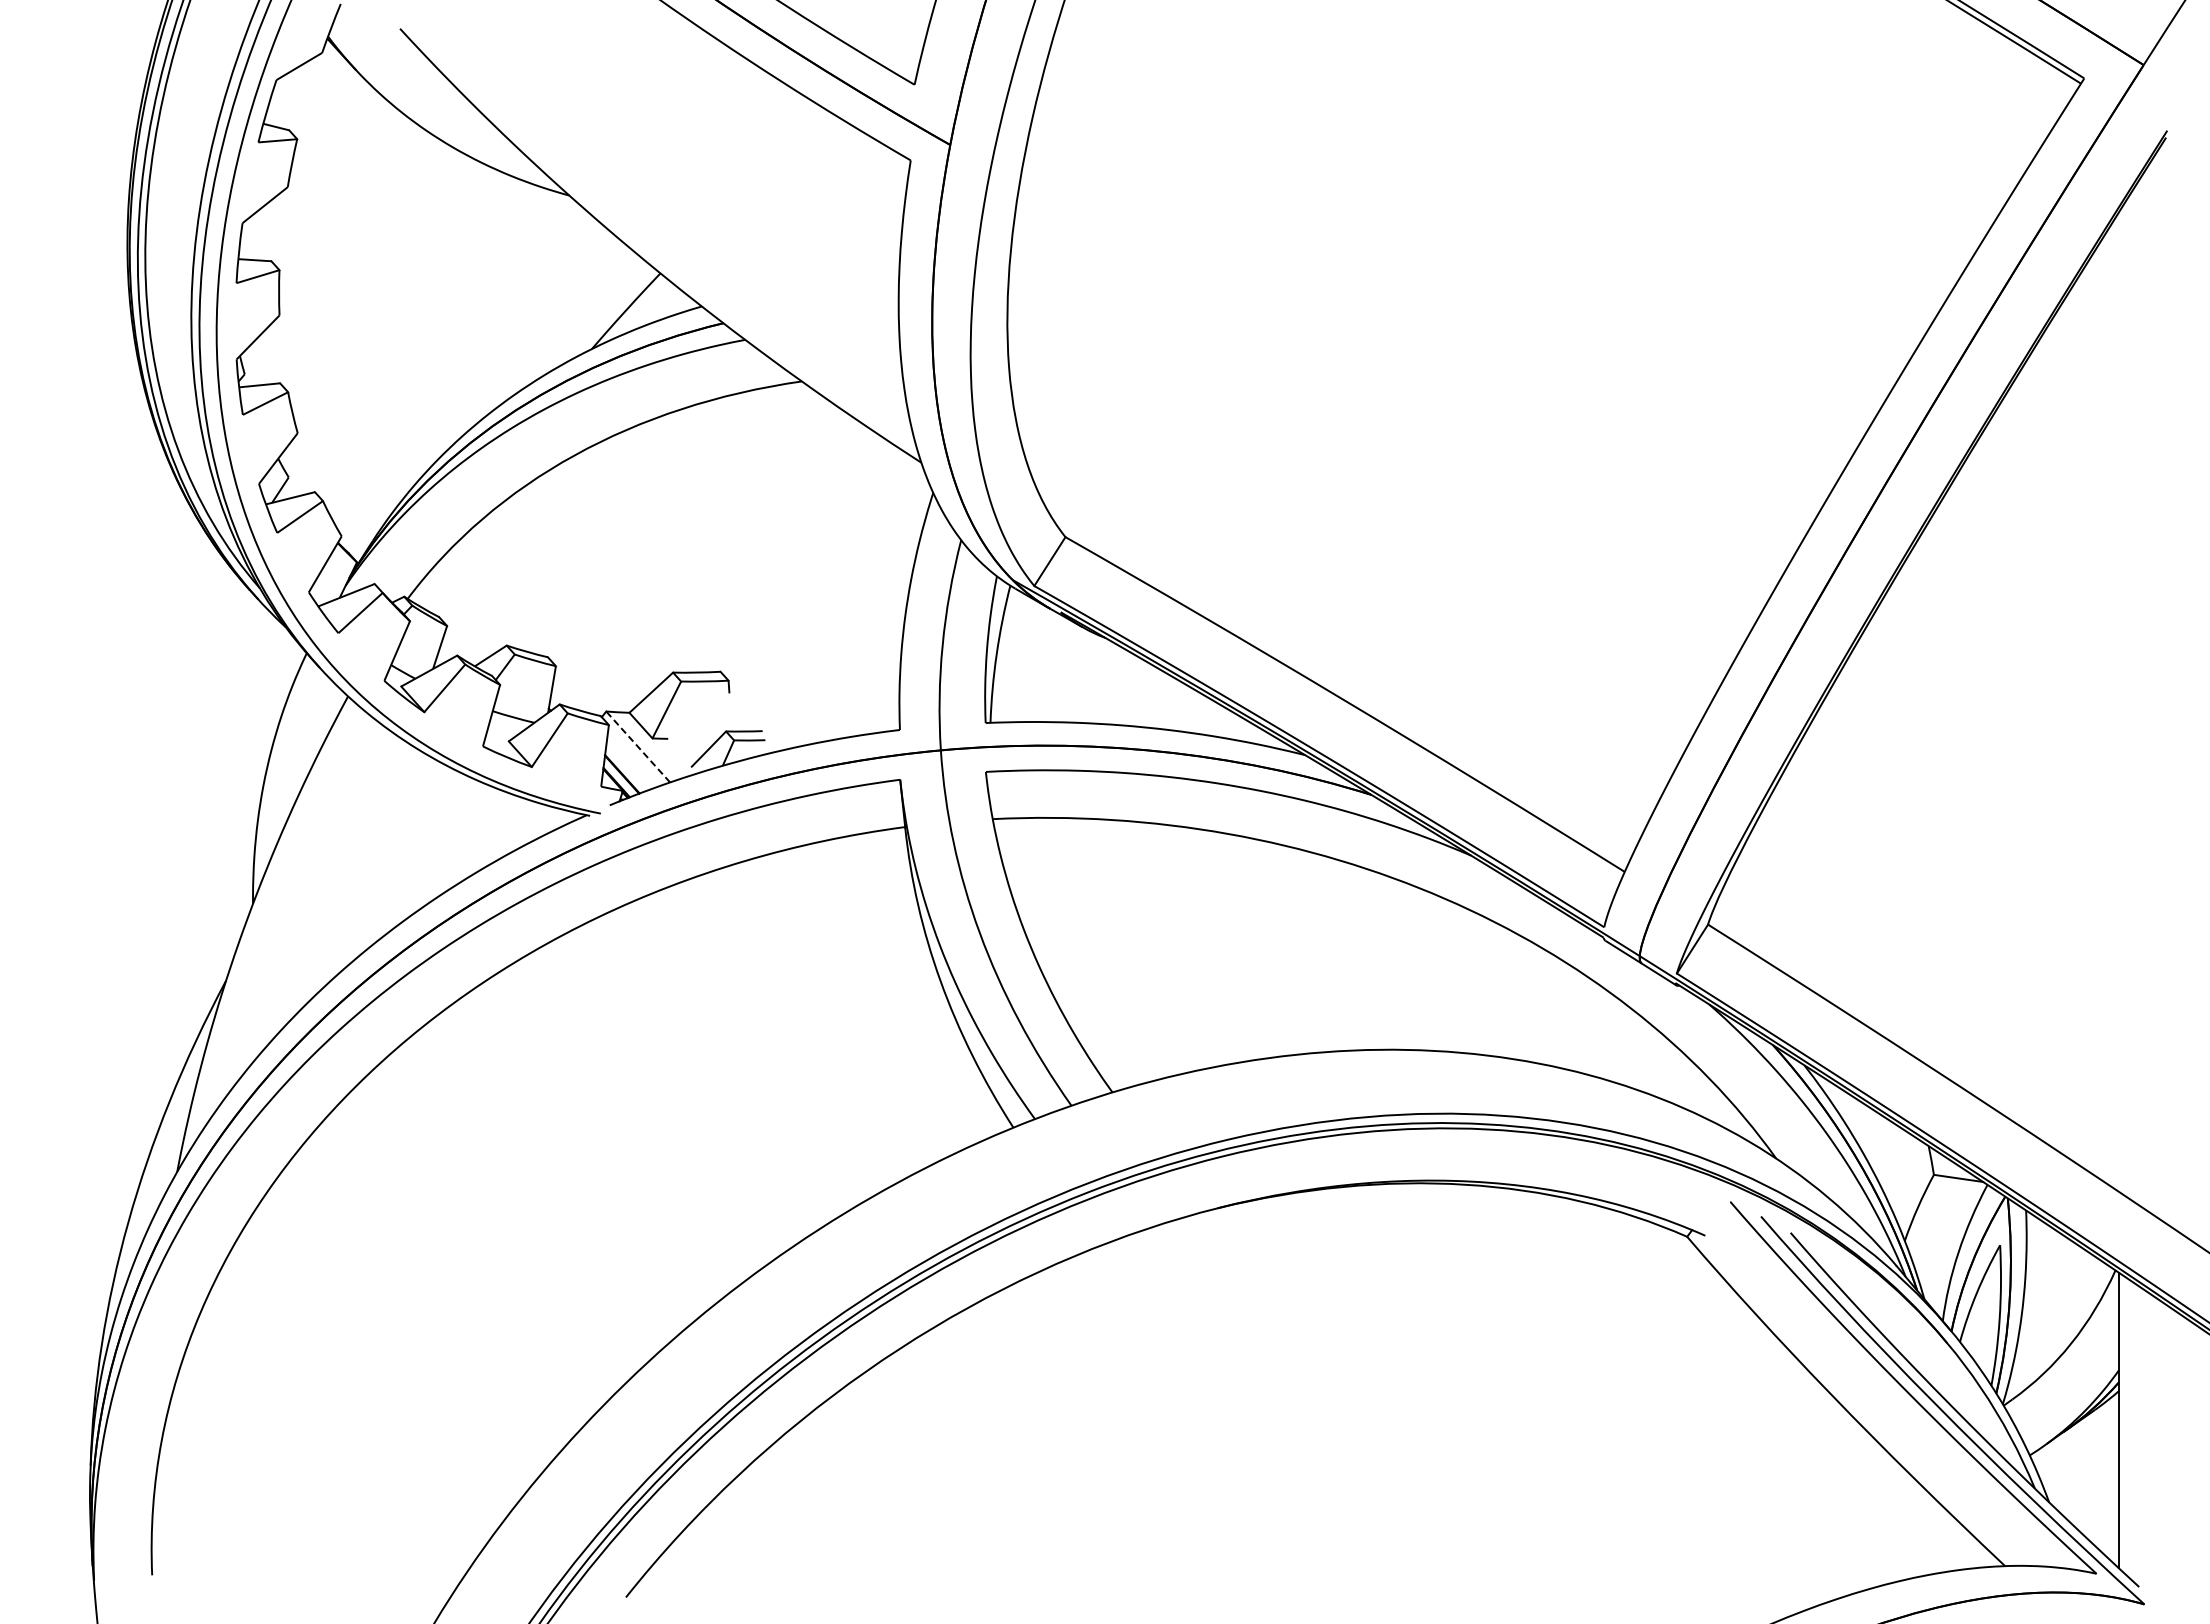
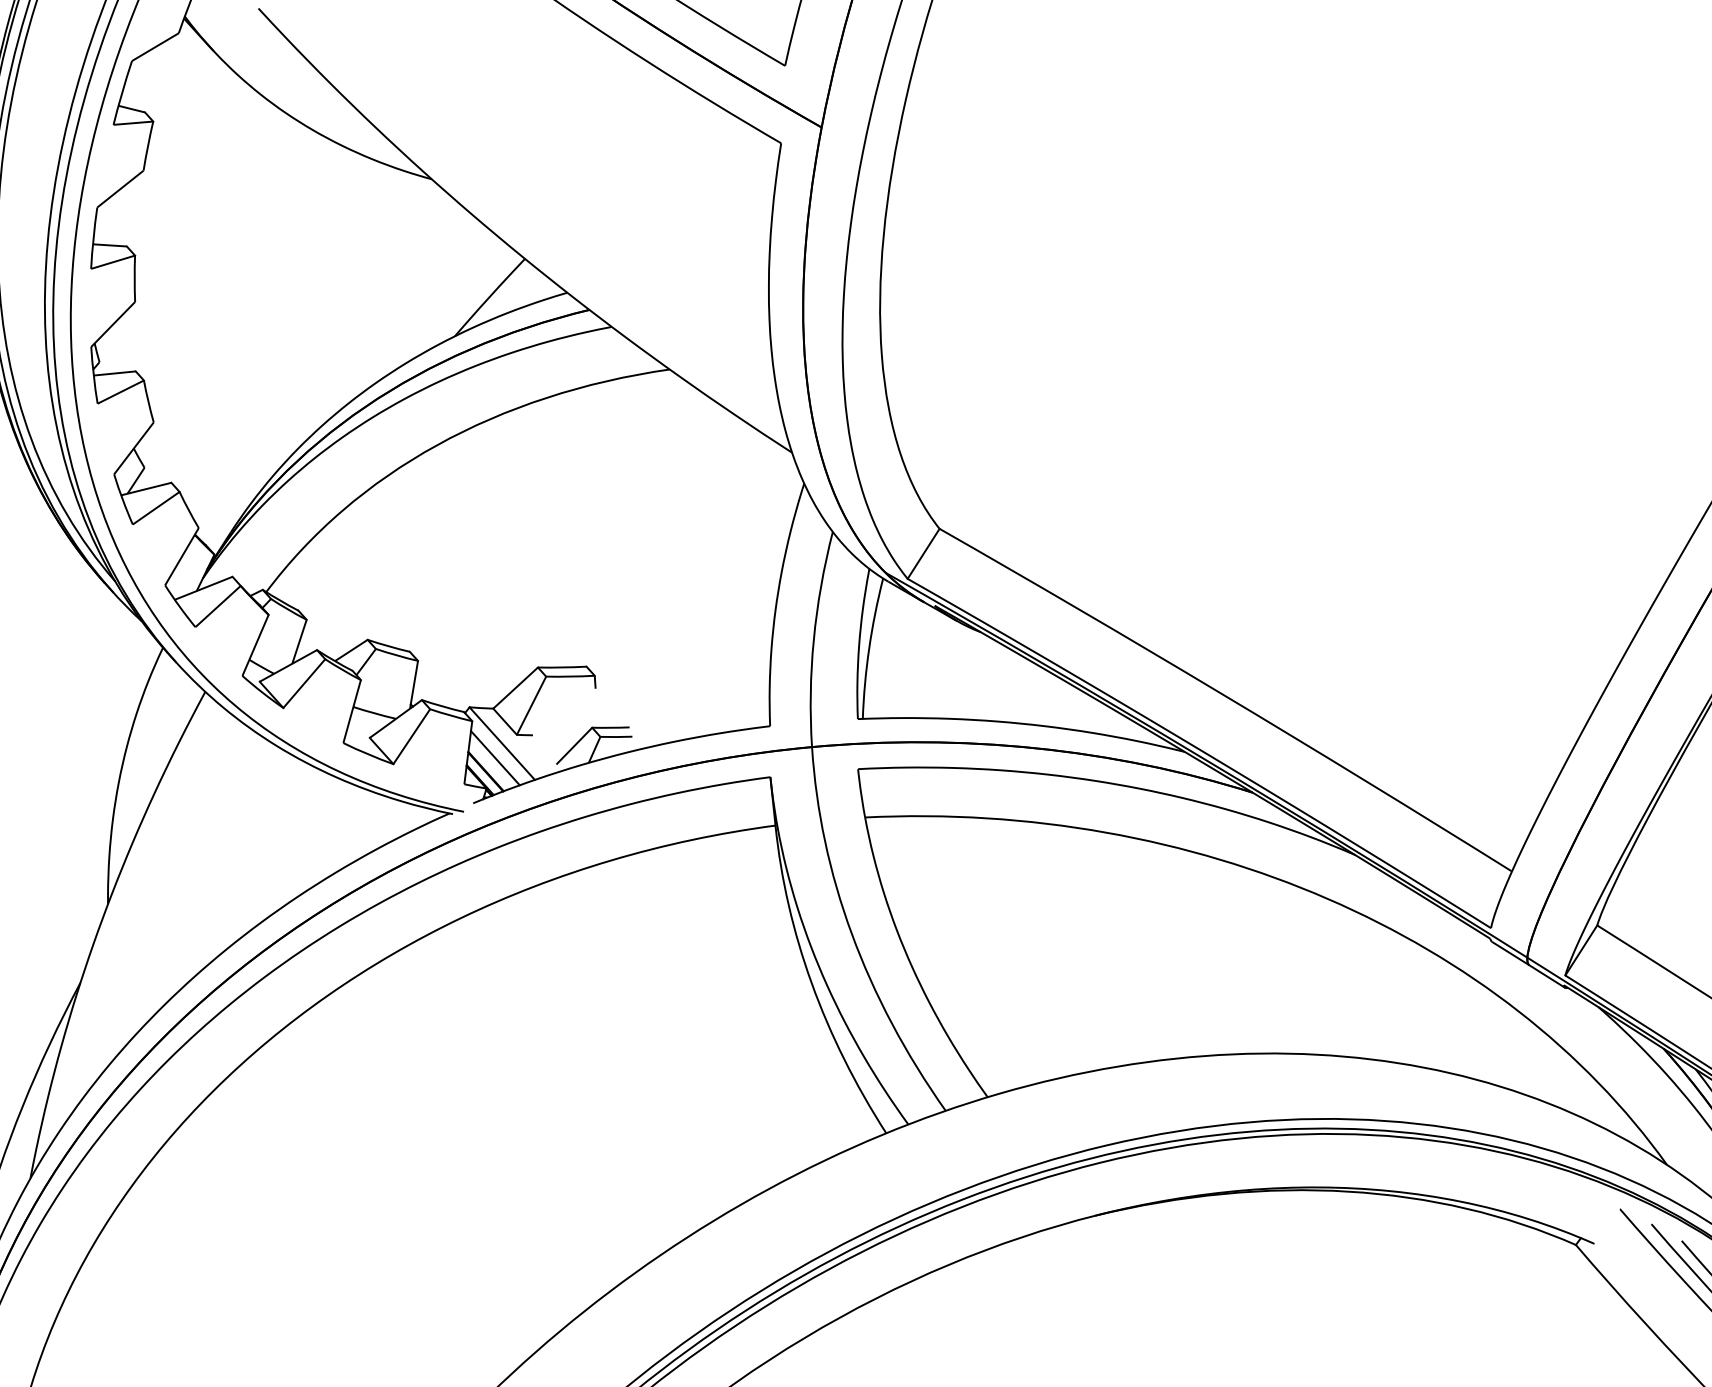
line: (638, 746) -> (502, 743), dashed -> solid
line: (631, 760) -> (495, 757), added

